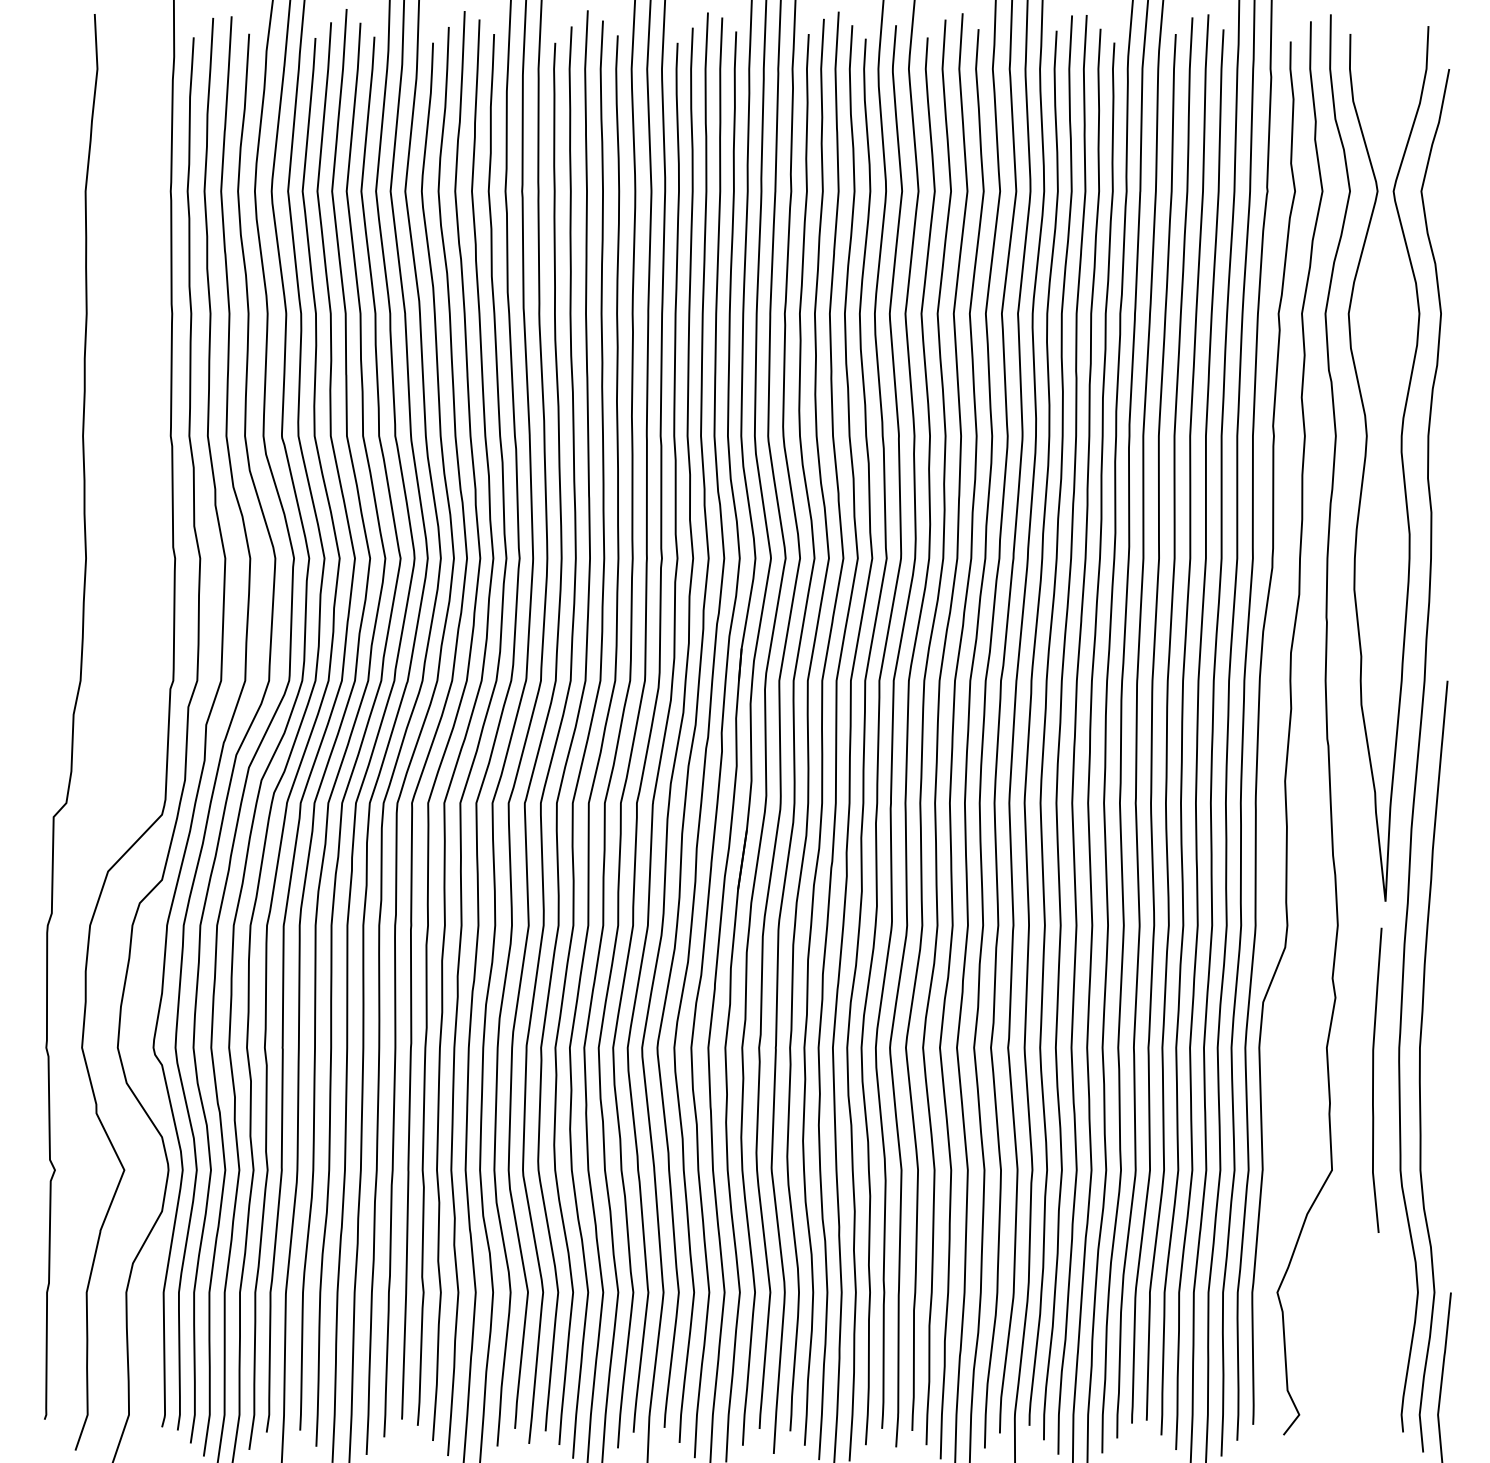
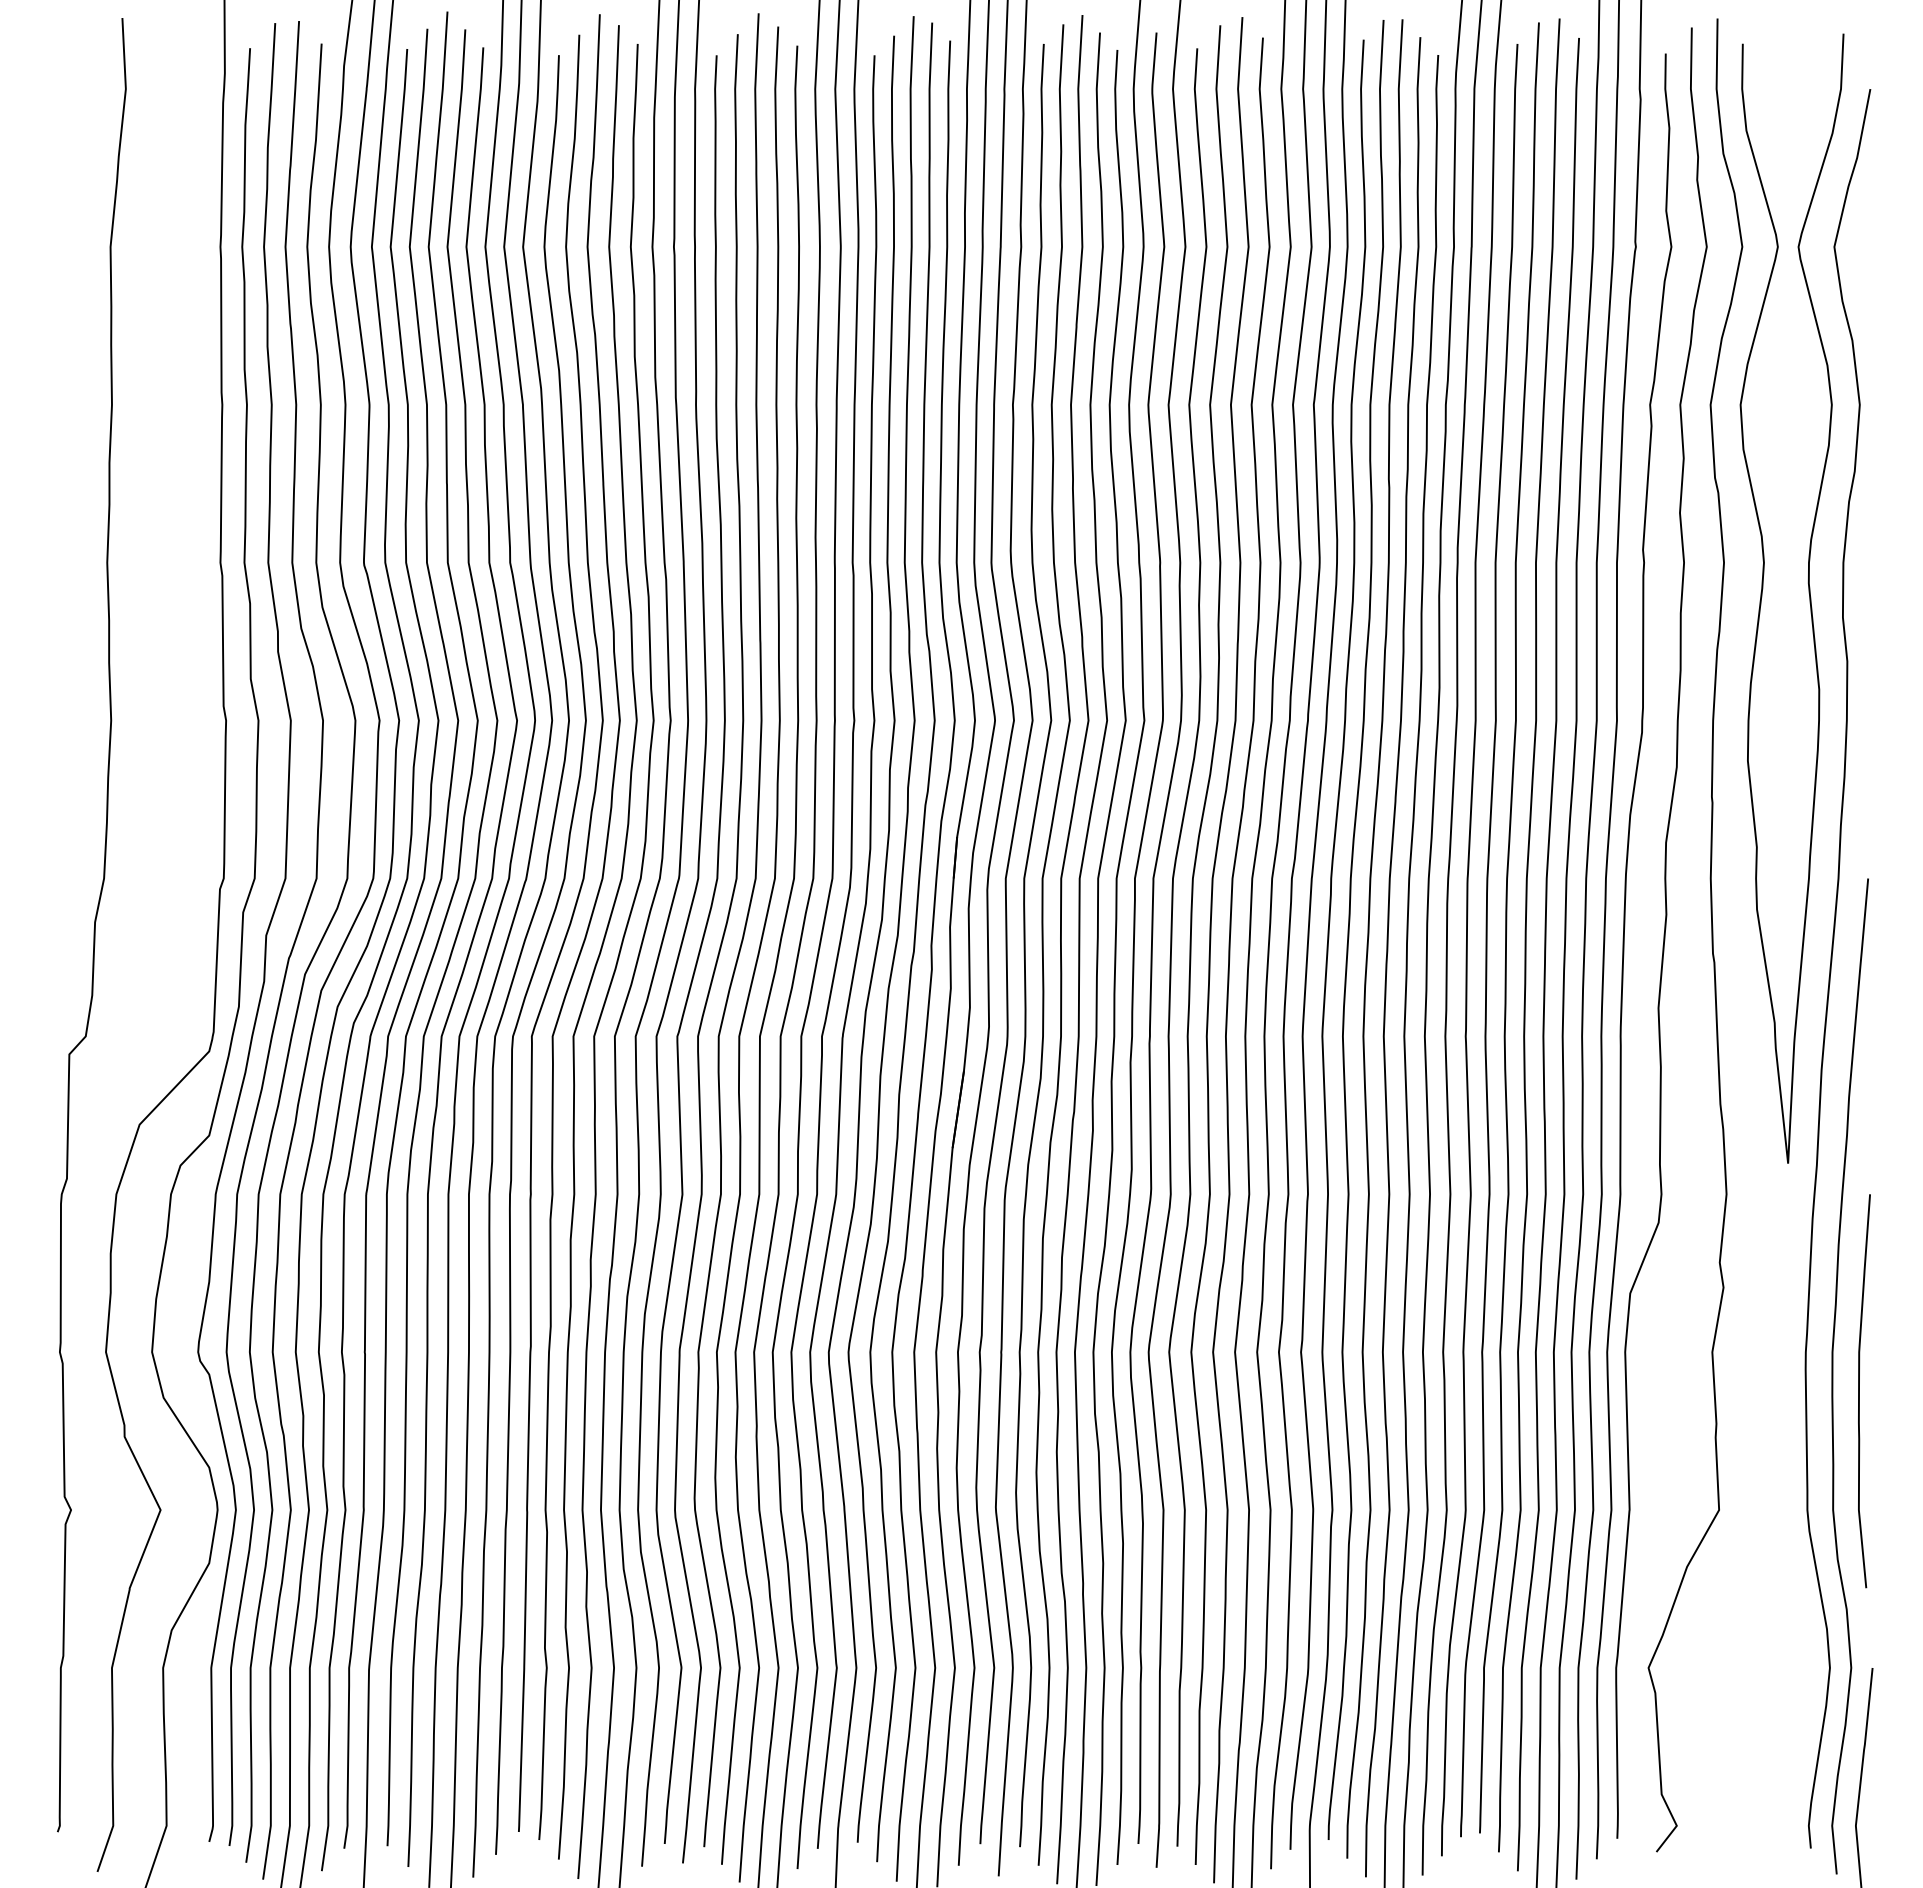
curve: (1373, 1080) -> (1859, 1391), moved

